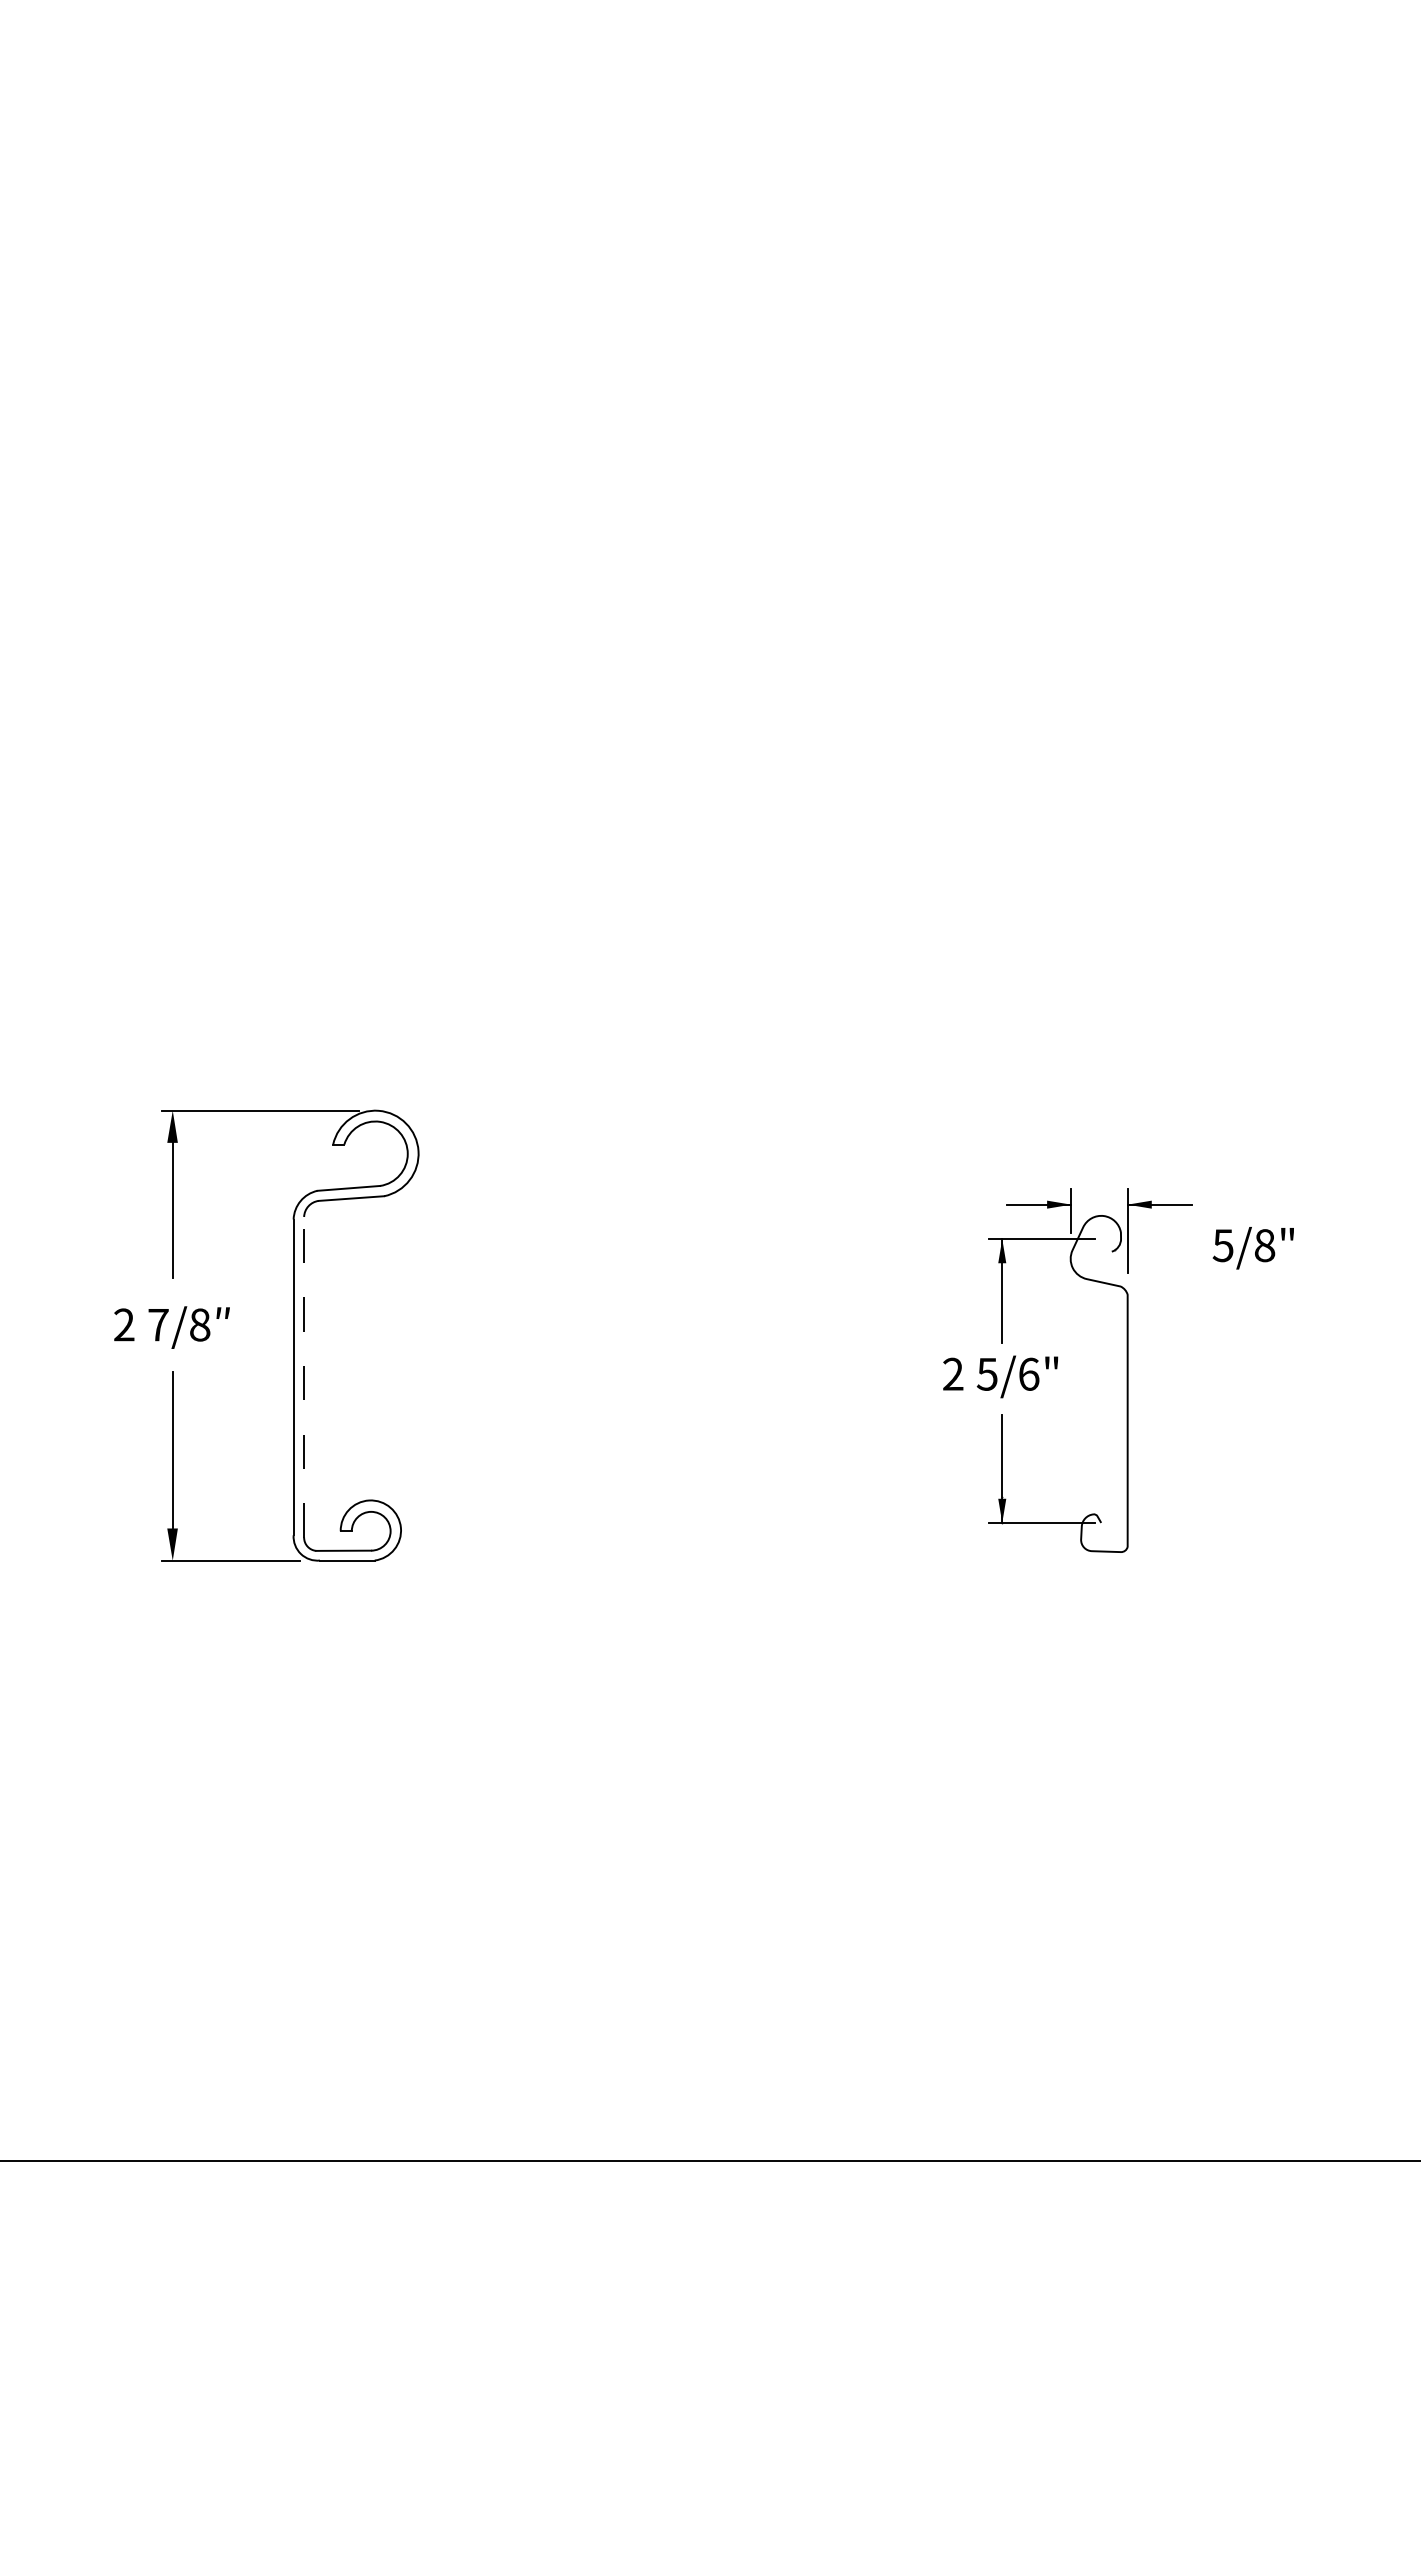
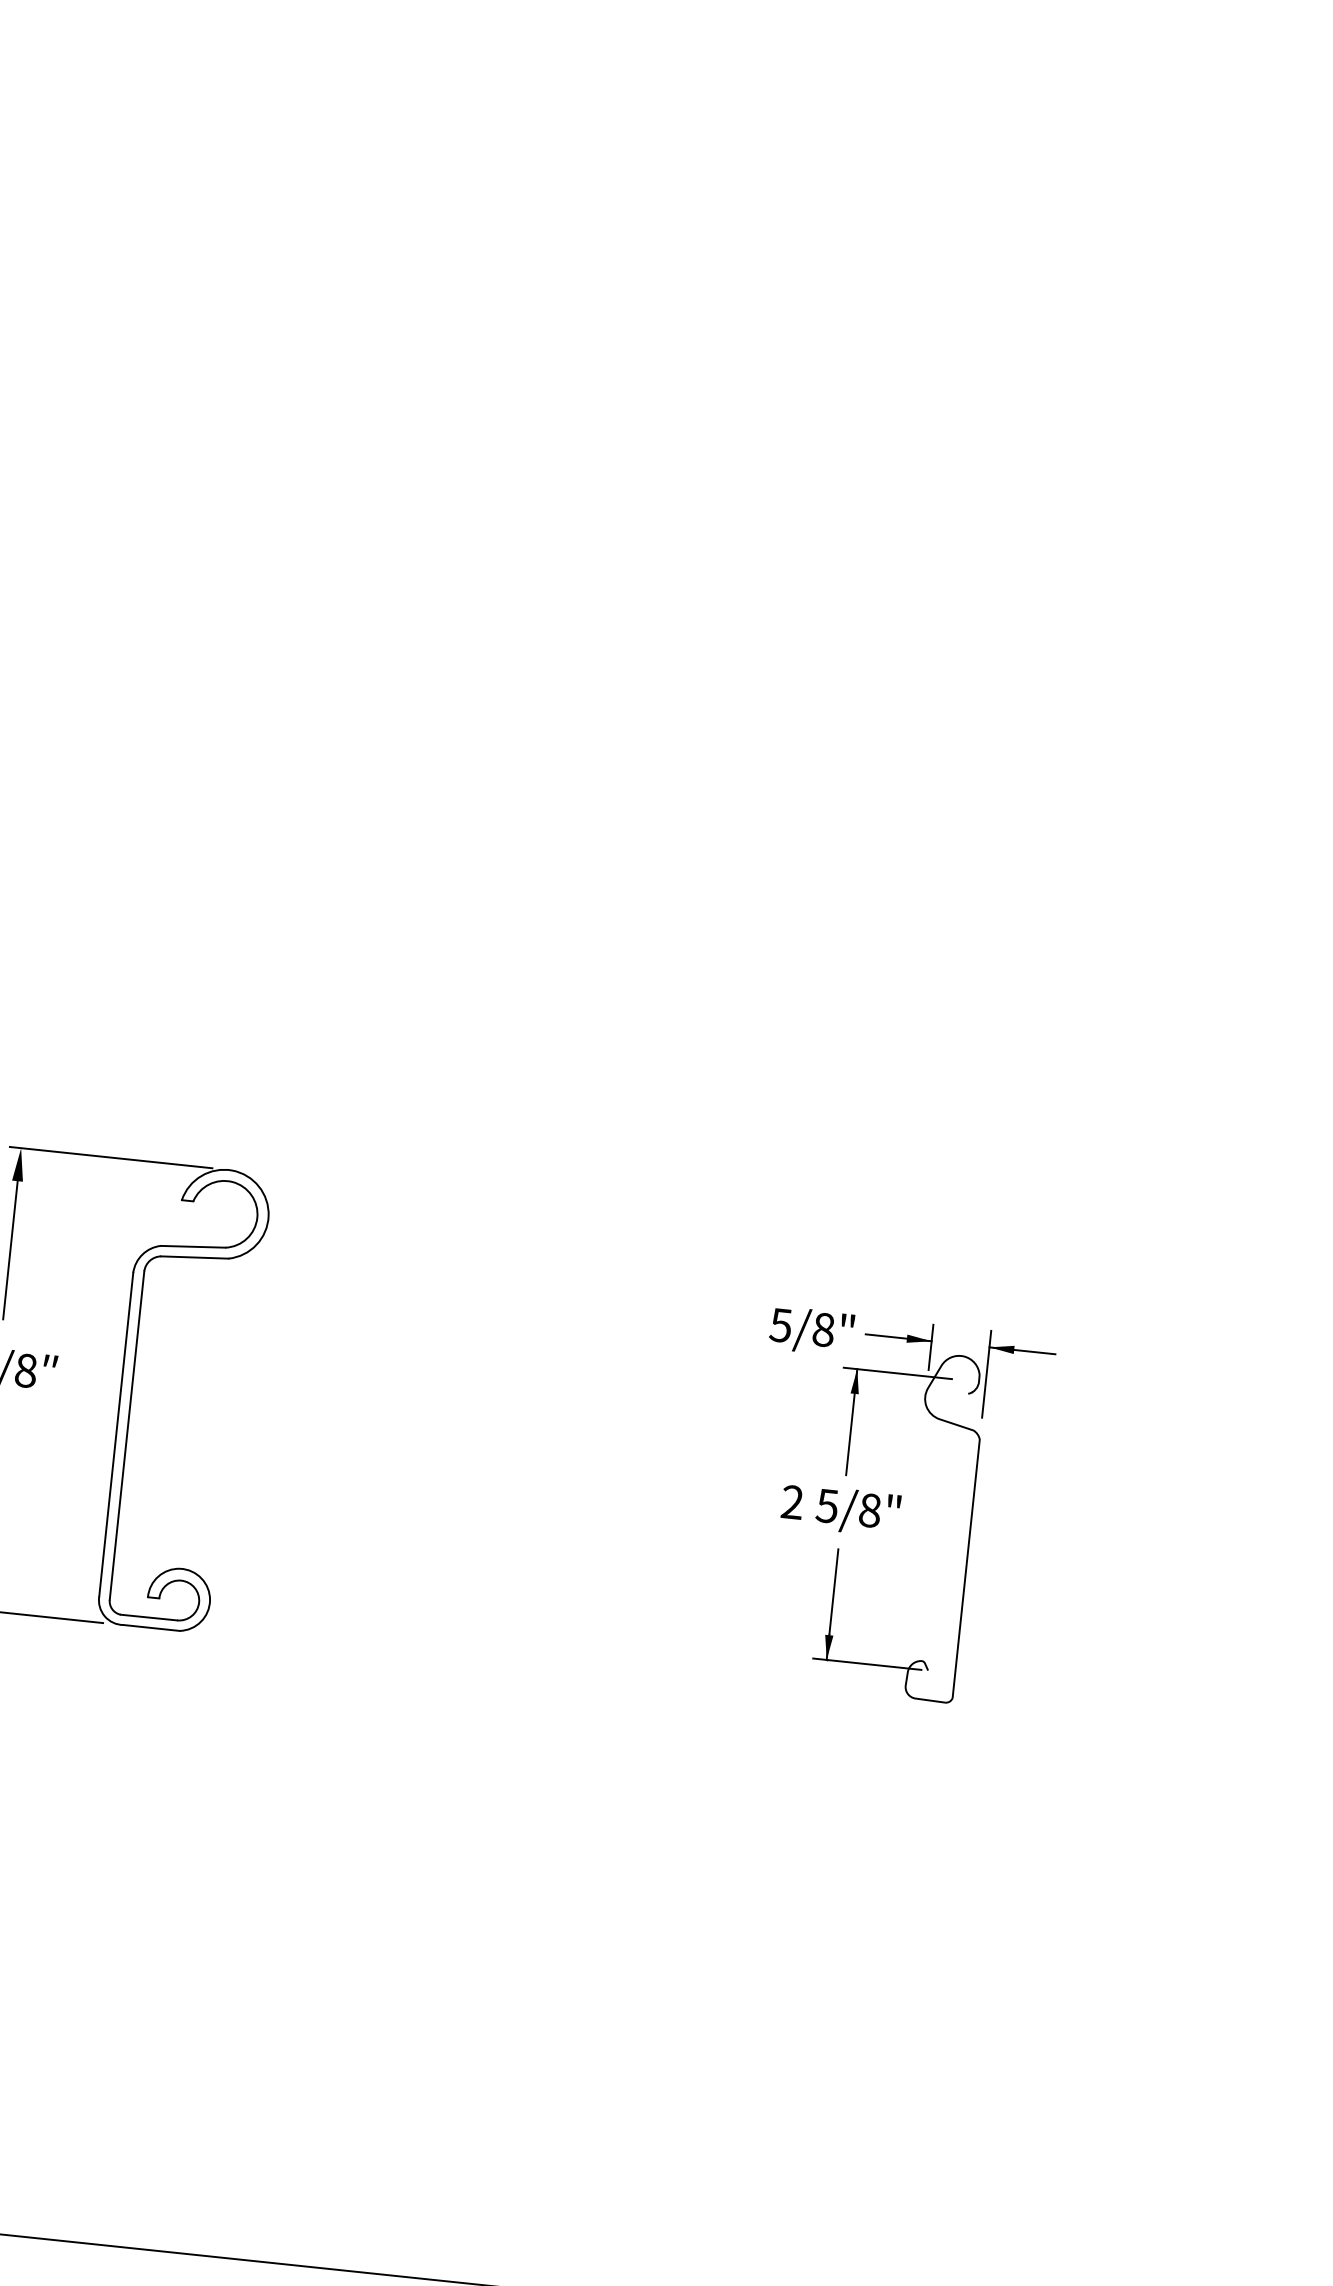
text: (1252, 1248) -> (810, 1331), moved
text: (1029, 1373) -> (870, 1509), 5/6" -> 5/8"
line: (304, 1376) -> (127, 1434), dashed -> solid

